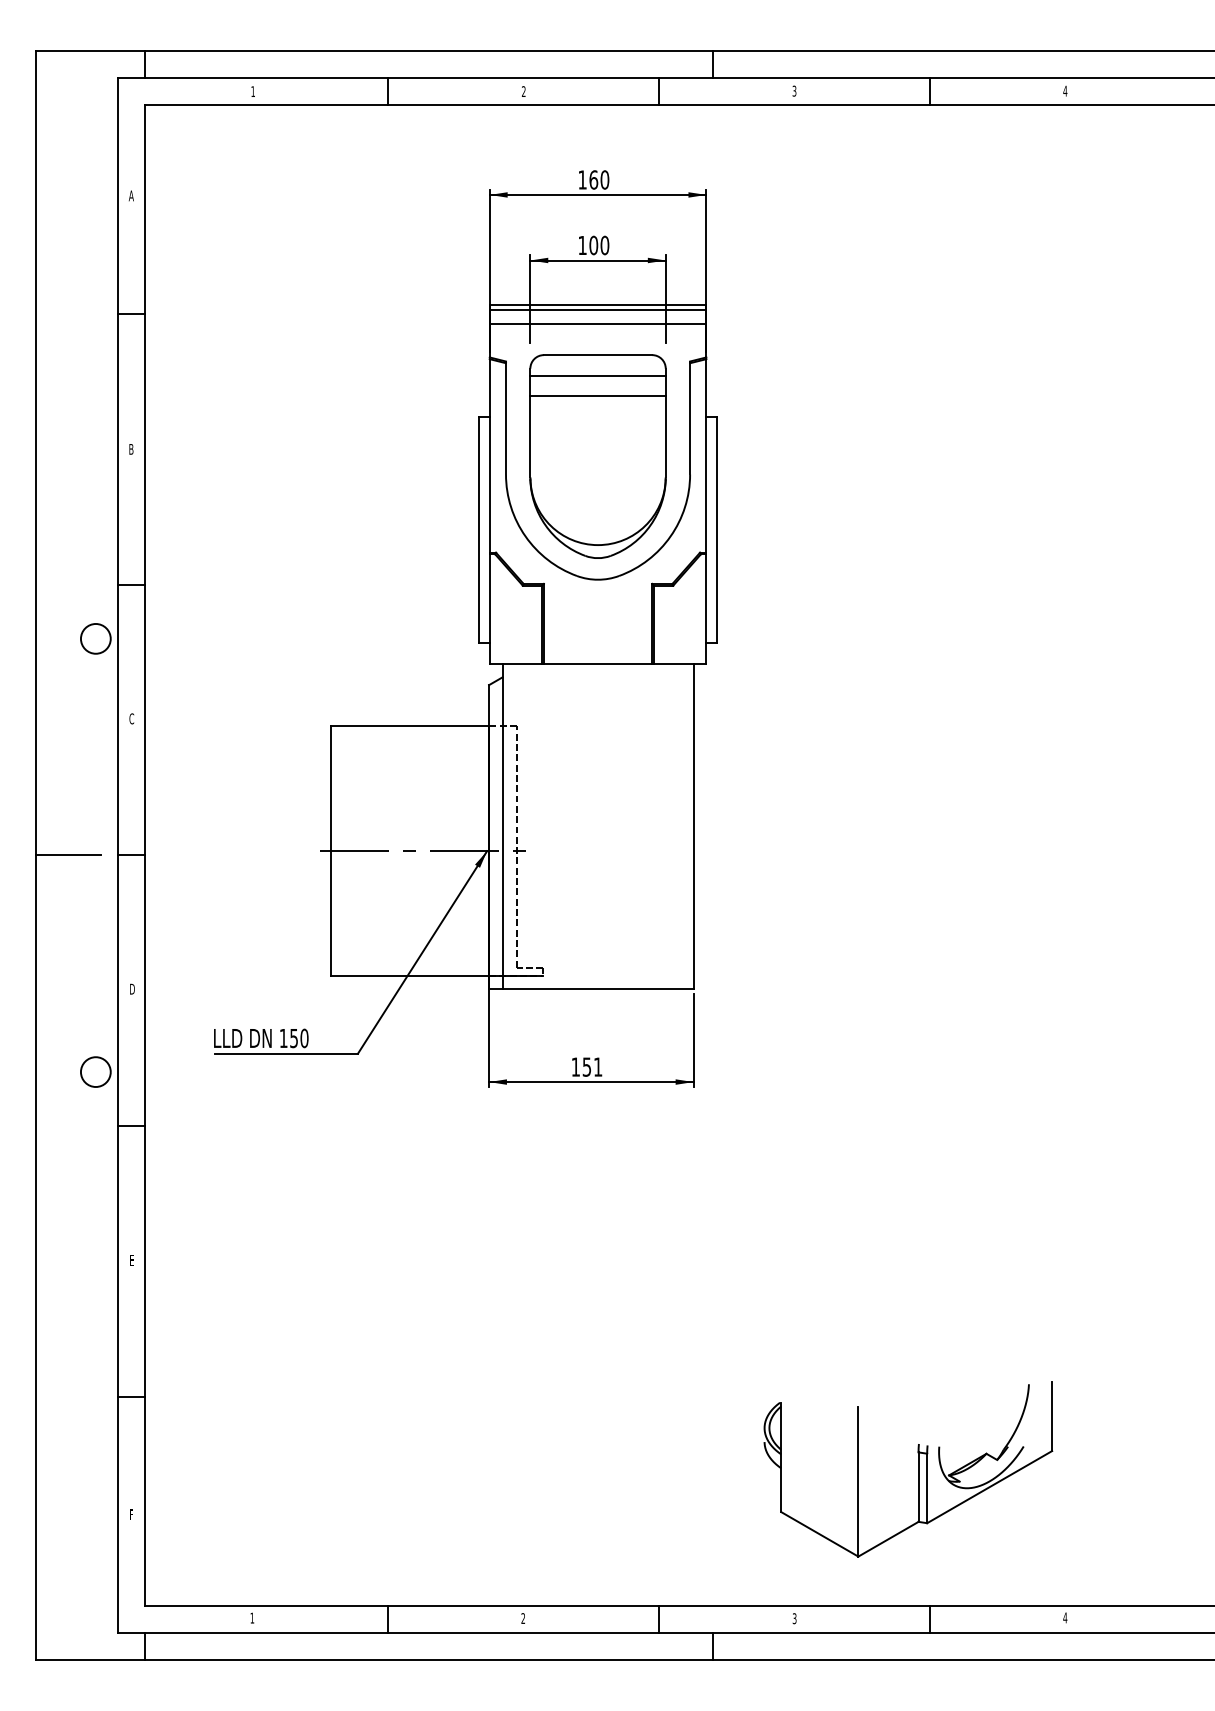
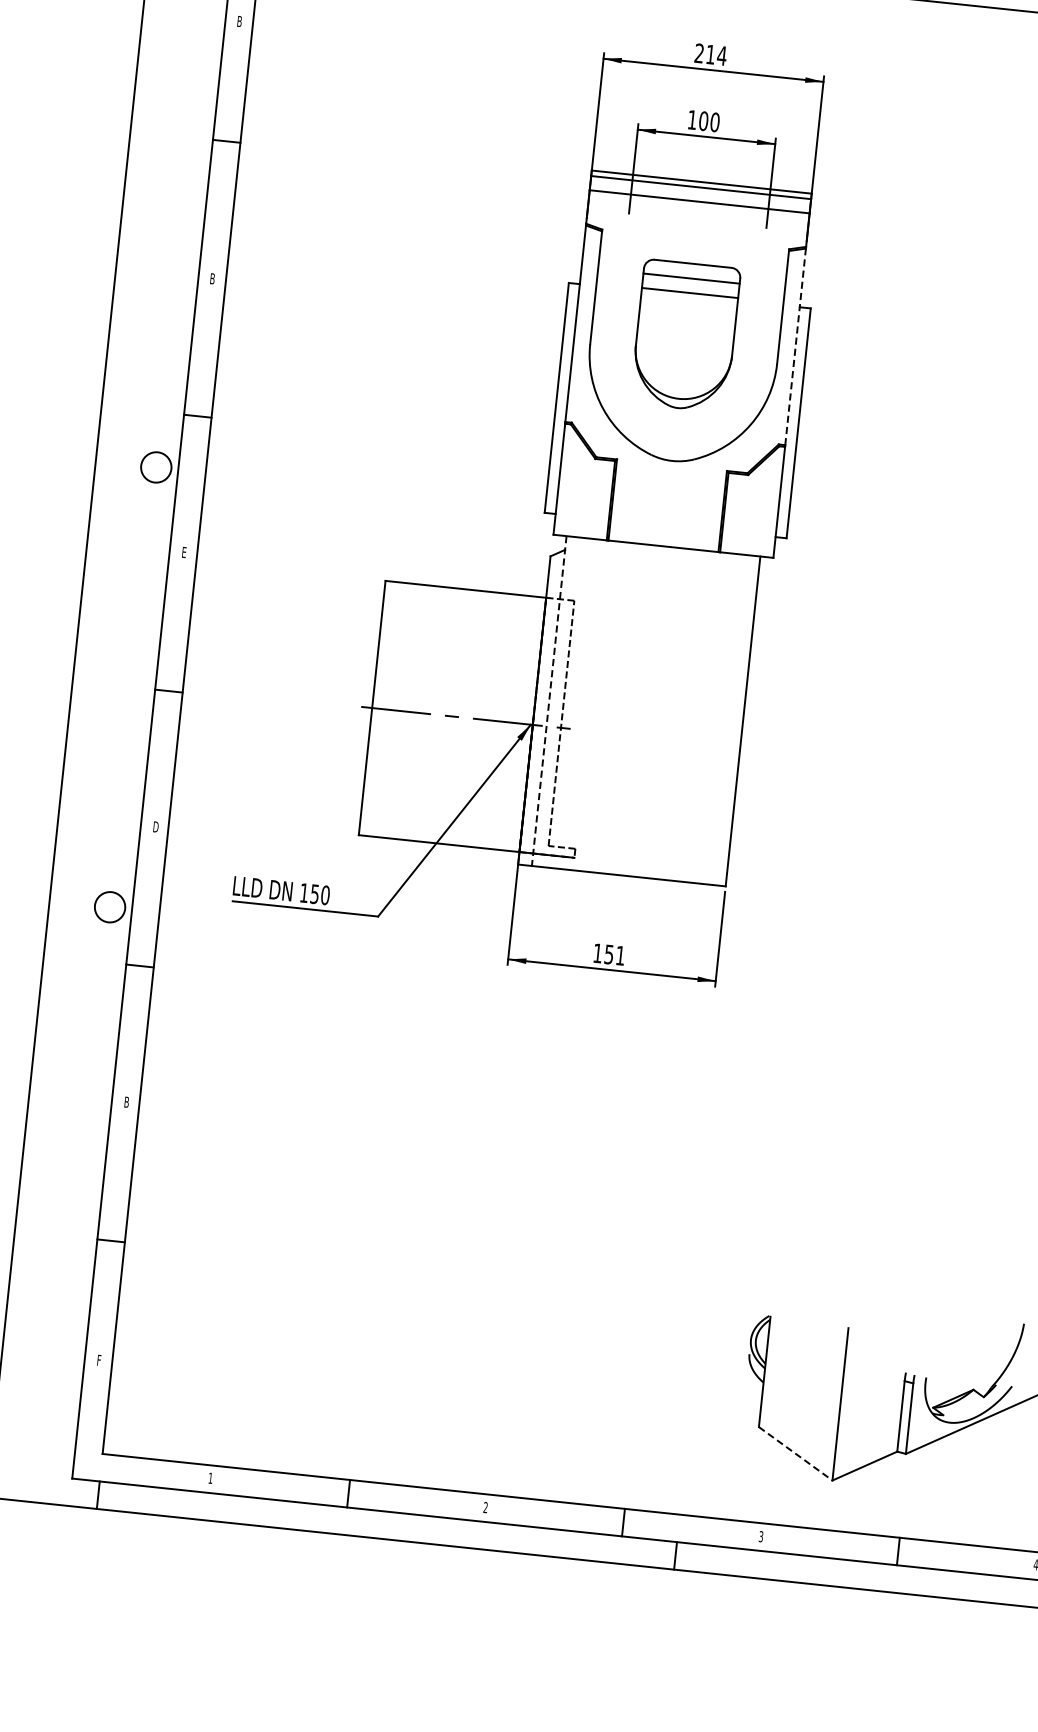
text: (593, 179) -> (710, 54), 160 -> 214
text: (130, 195) -> (238, 21), A -> B
line: (706, 455) -> (795, 346), solid -> dashed
part: (597, 456) -> (685, 335), size x0.7
text: (131, 718) -> (183, 552), C -> E
line: (502, 826) -> (549, 701), solid -> dashed
line: (68, 855) -> (105, 684), removed
text: (132, 1260) -> (127, 1102), E -> B
line: (819, 1534) -> (795, 1453), solid -> dashed

